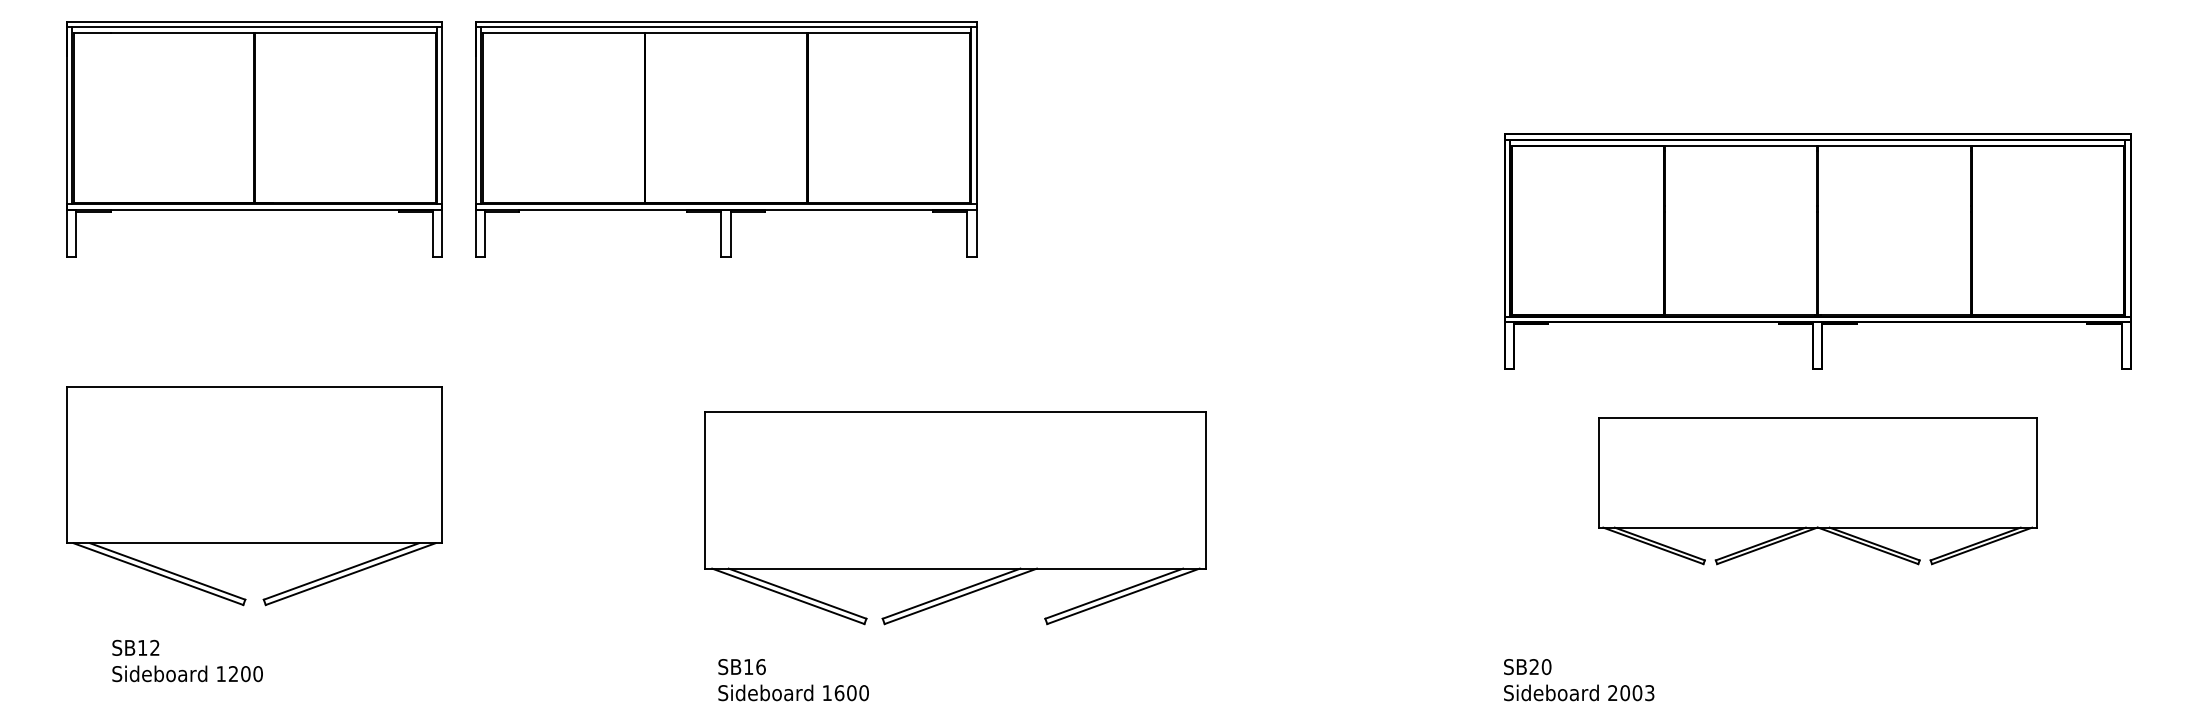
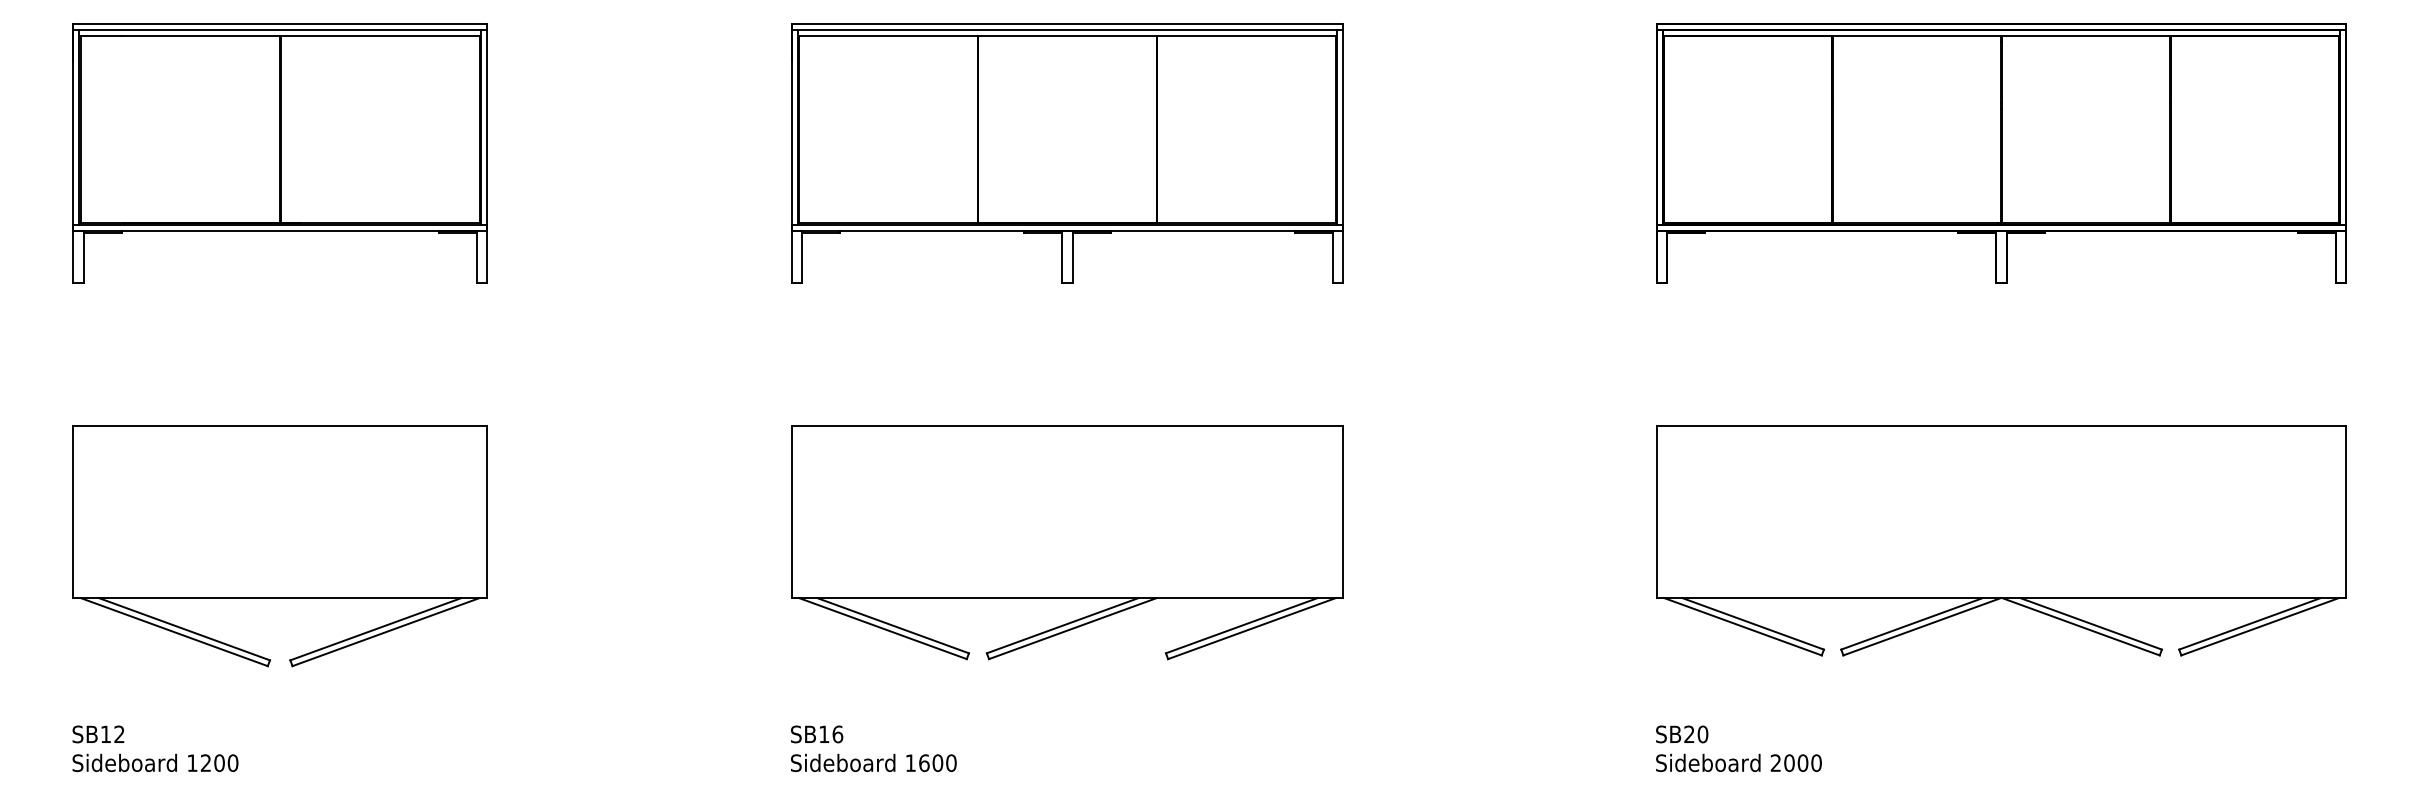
part: (726, 139) -> (1067, 153), moved
part: (1817, 252) -> (2001, 153), moved
part: (1817, 490) -> (2001, 540), size x1.43
part: (955, 518) -> (1067, 542), moved
text: (187, 660) -> (155, 748), moved
text: (1649, 693) -> (1816, 763), 2003 -> 2000

